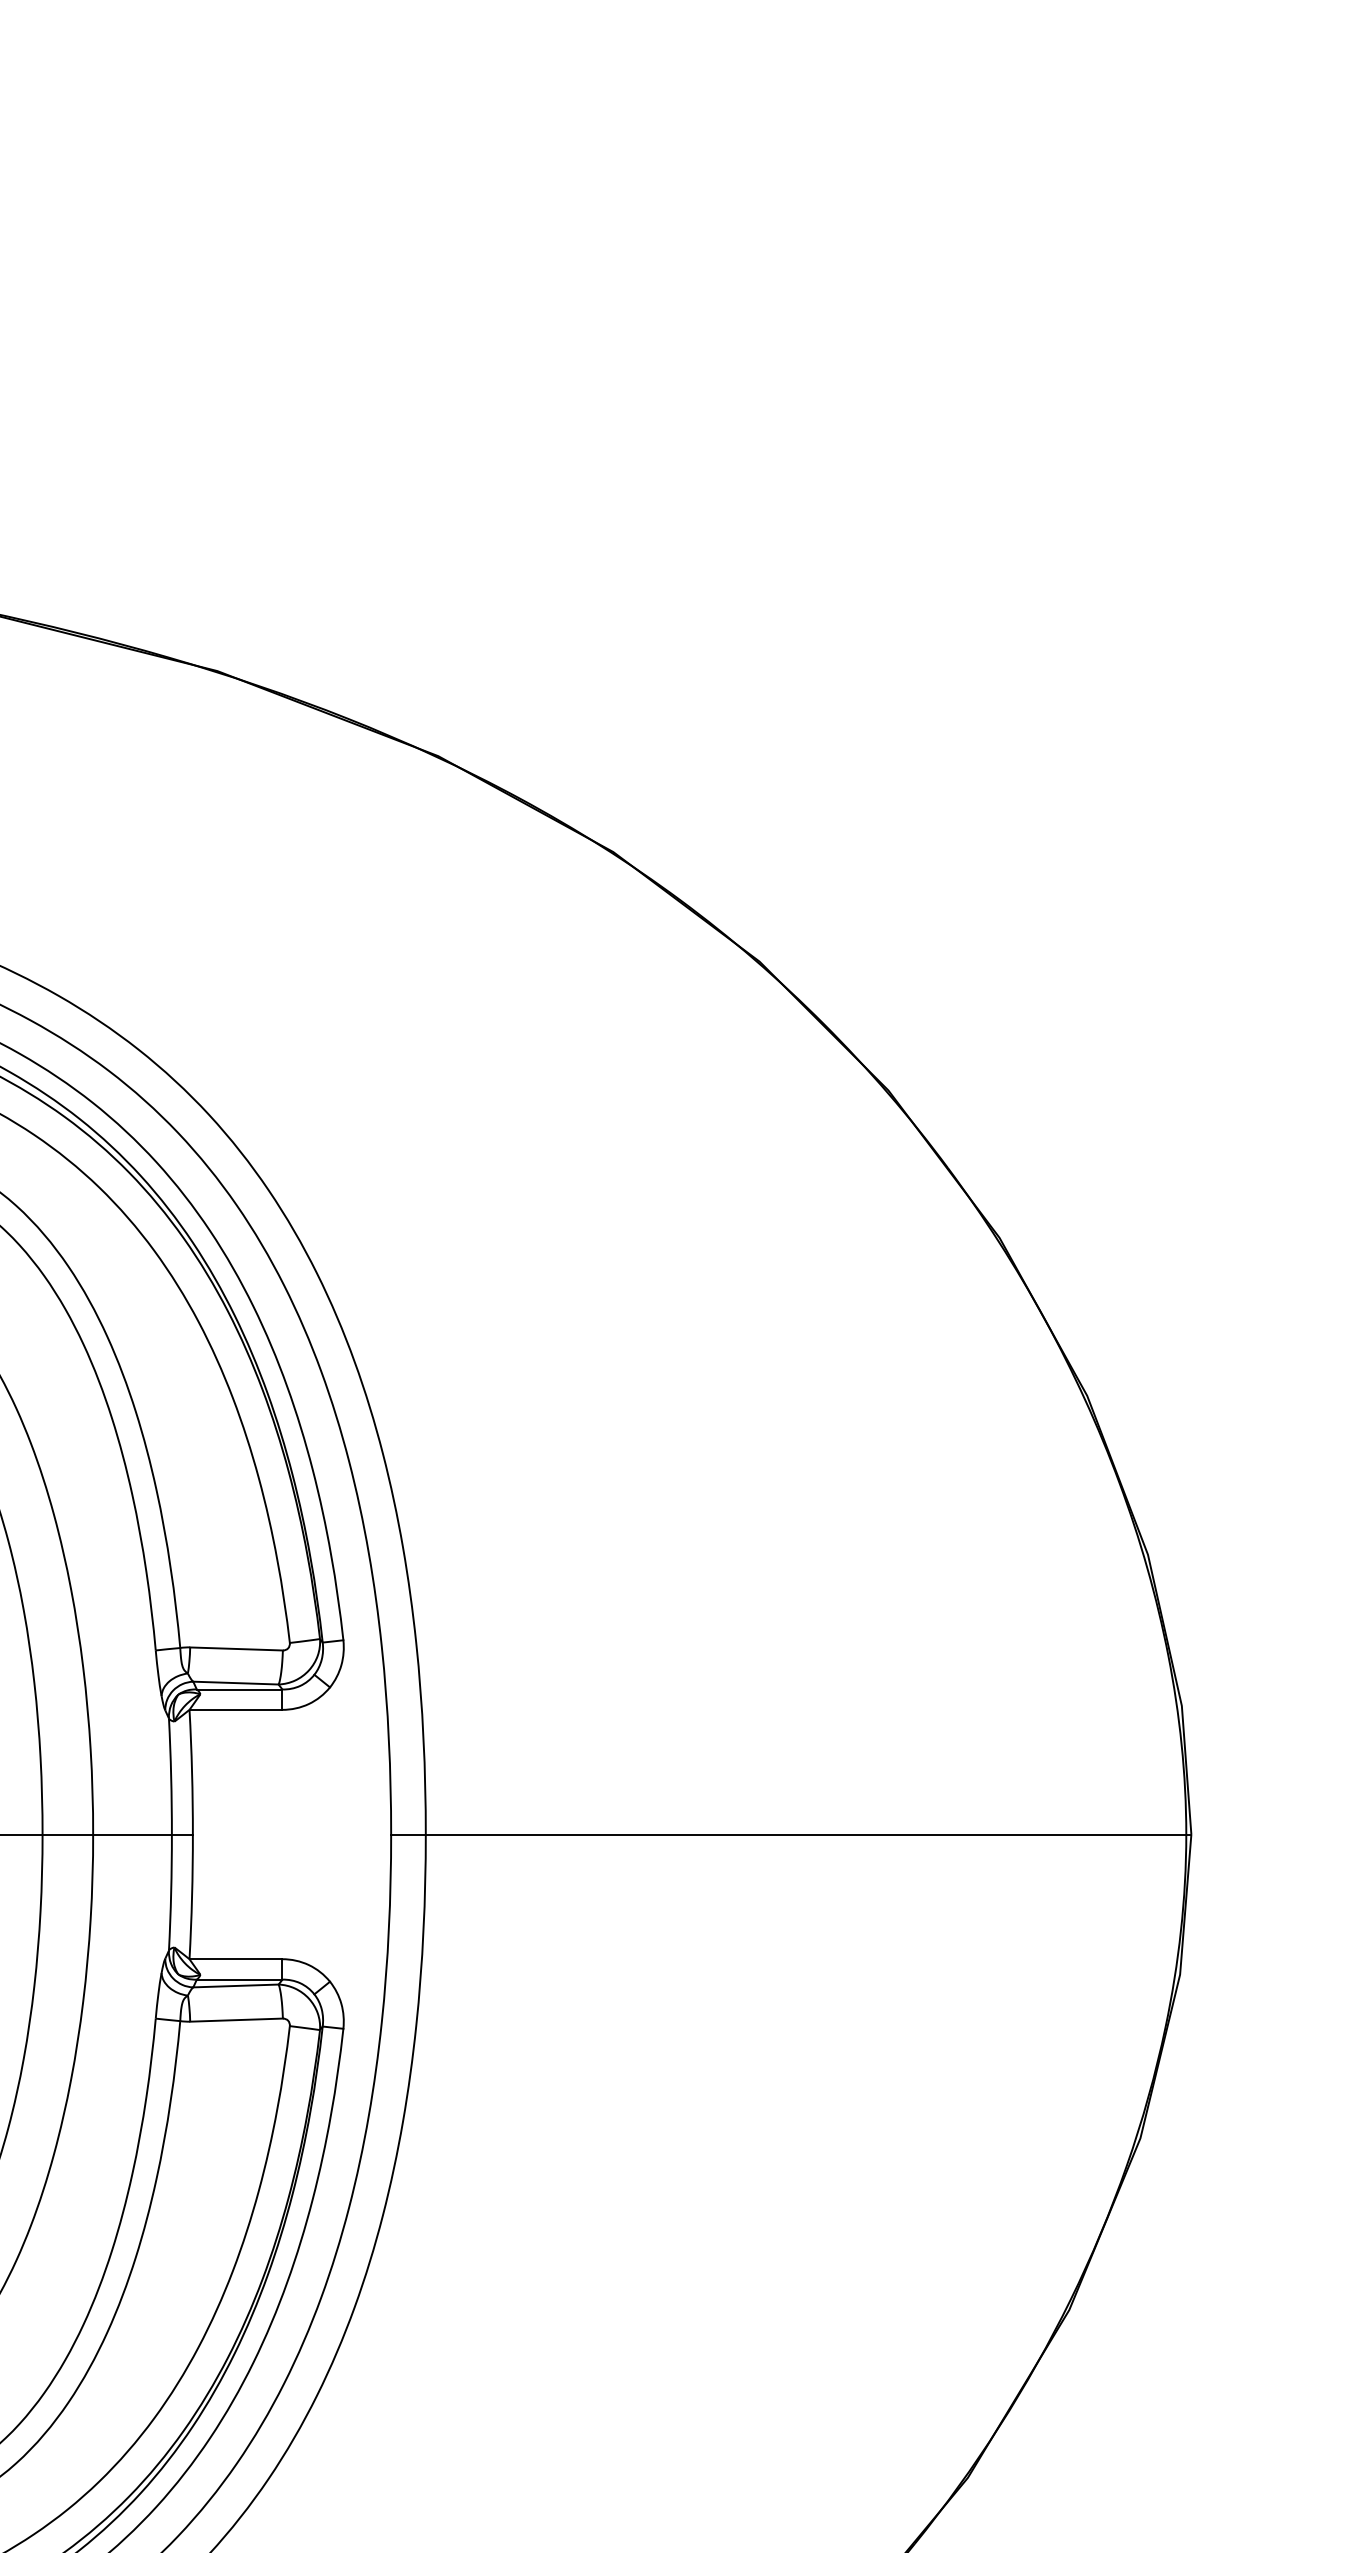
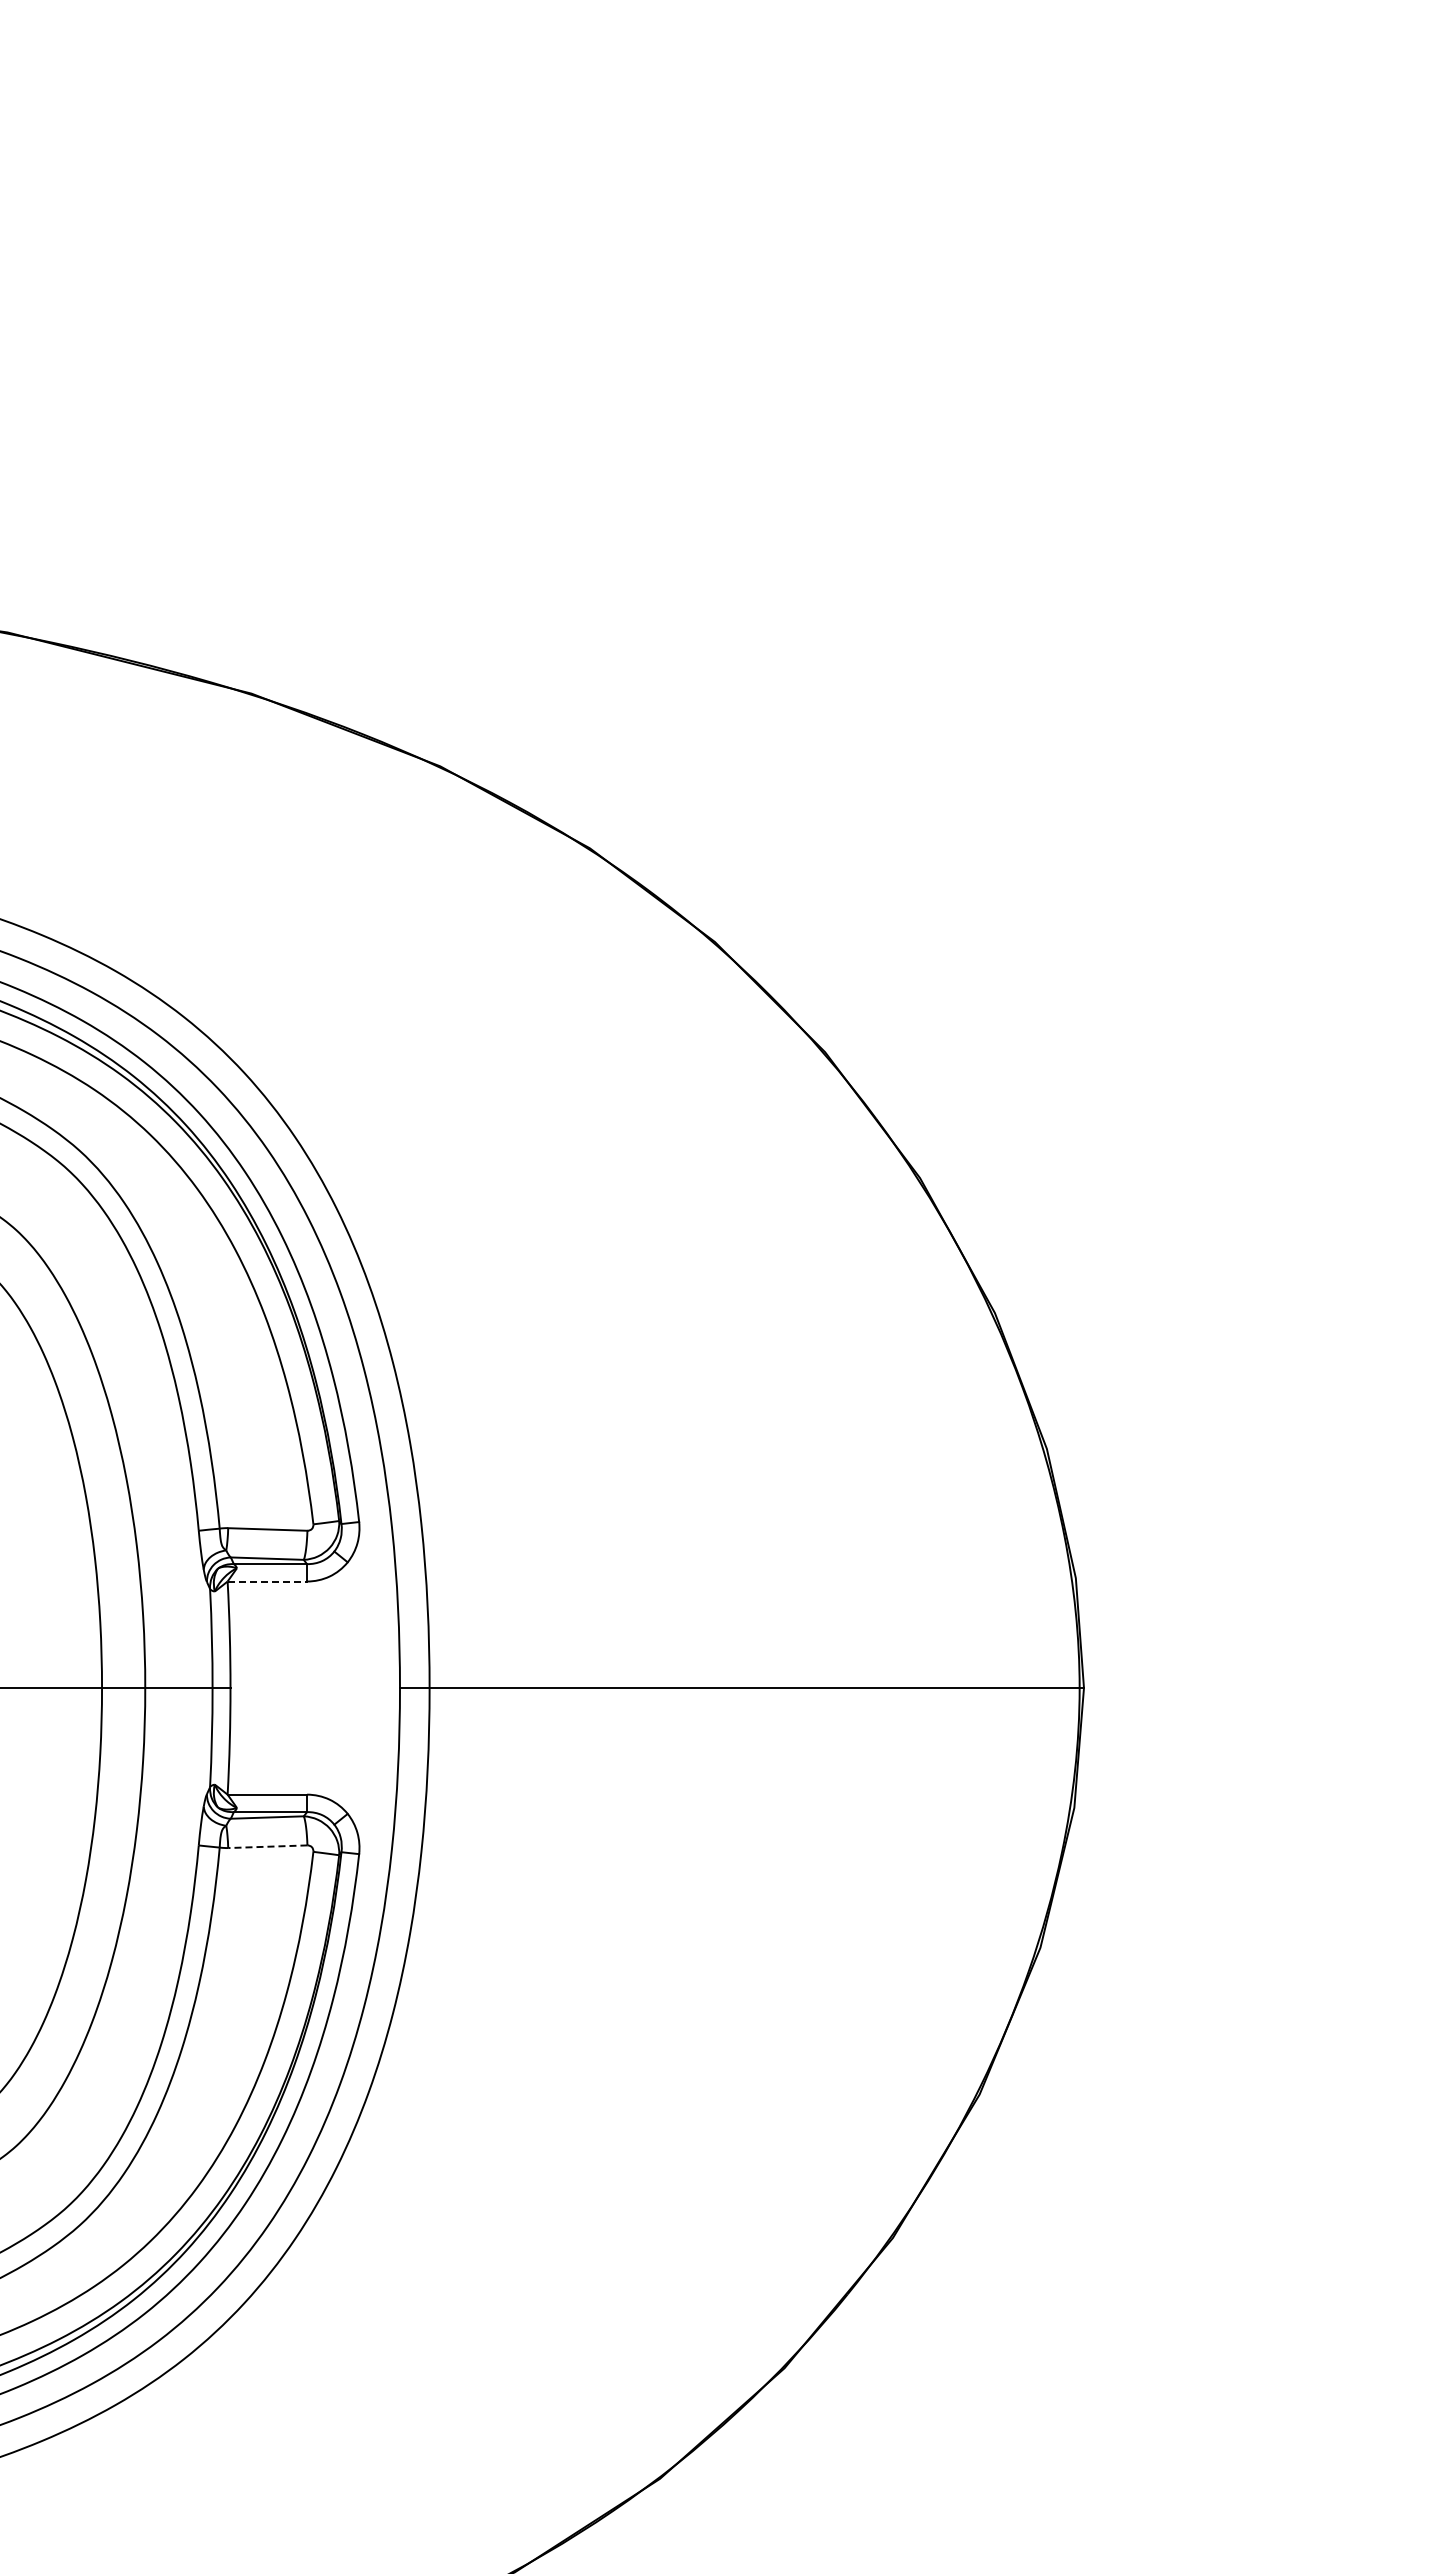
line: (236, 1709) -> (267, 1581), solid -> dashed
line: (236, 2019) -> (267, 1846), solid -> dashed

